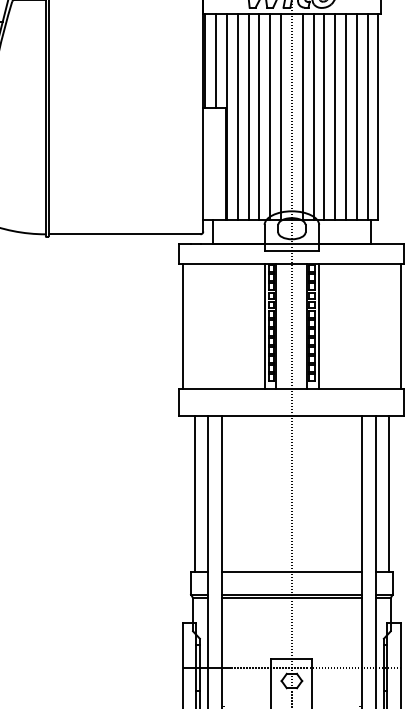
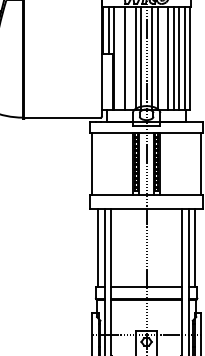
line: (237, 116) -> (119, 58), removed
line: (259, 116) -> (130, 58), removed
line: (323, 116) -> (162, 58), removed

